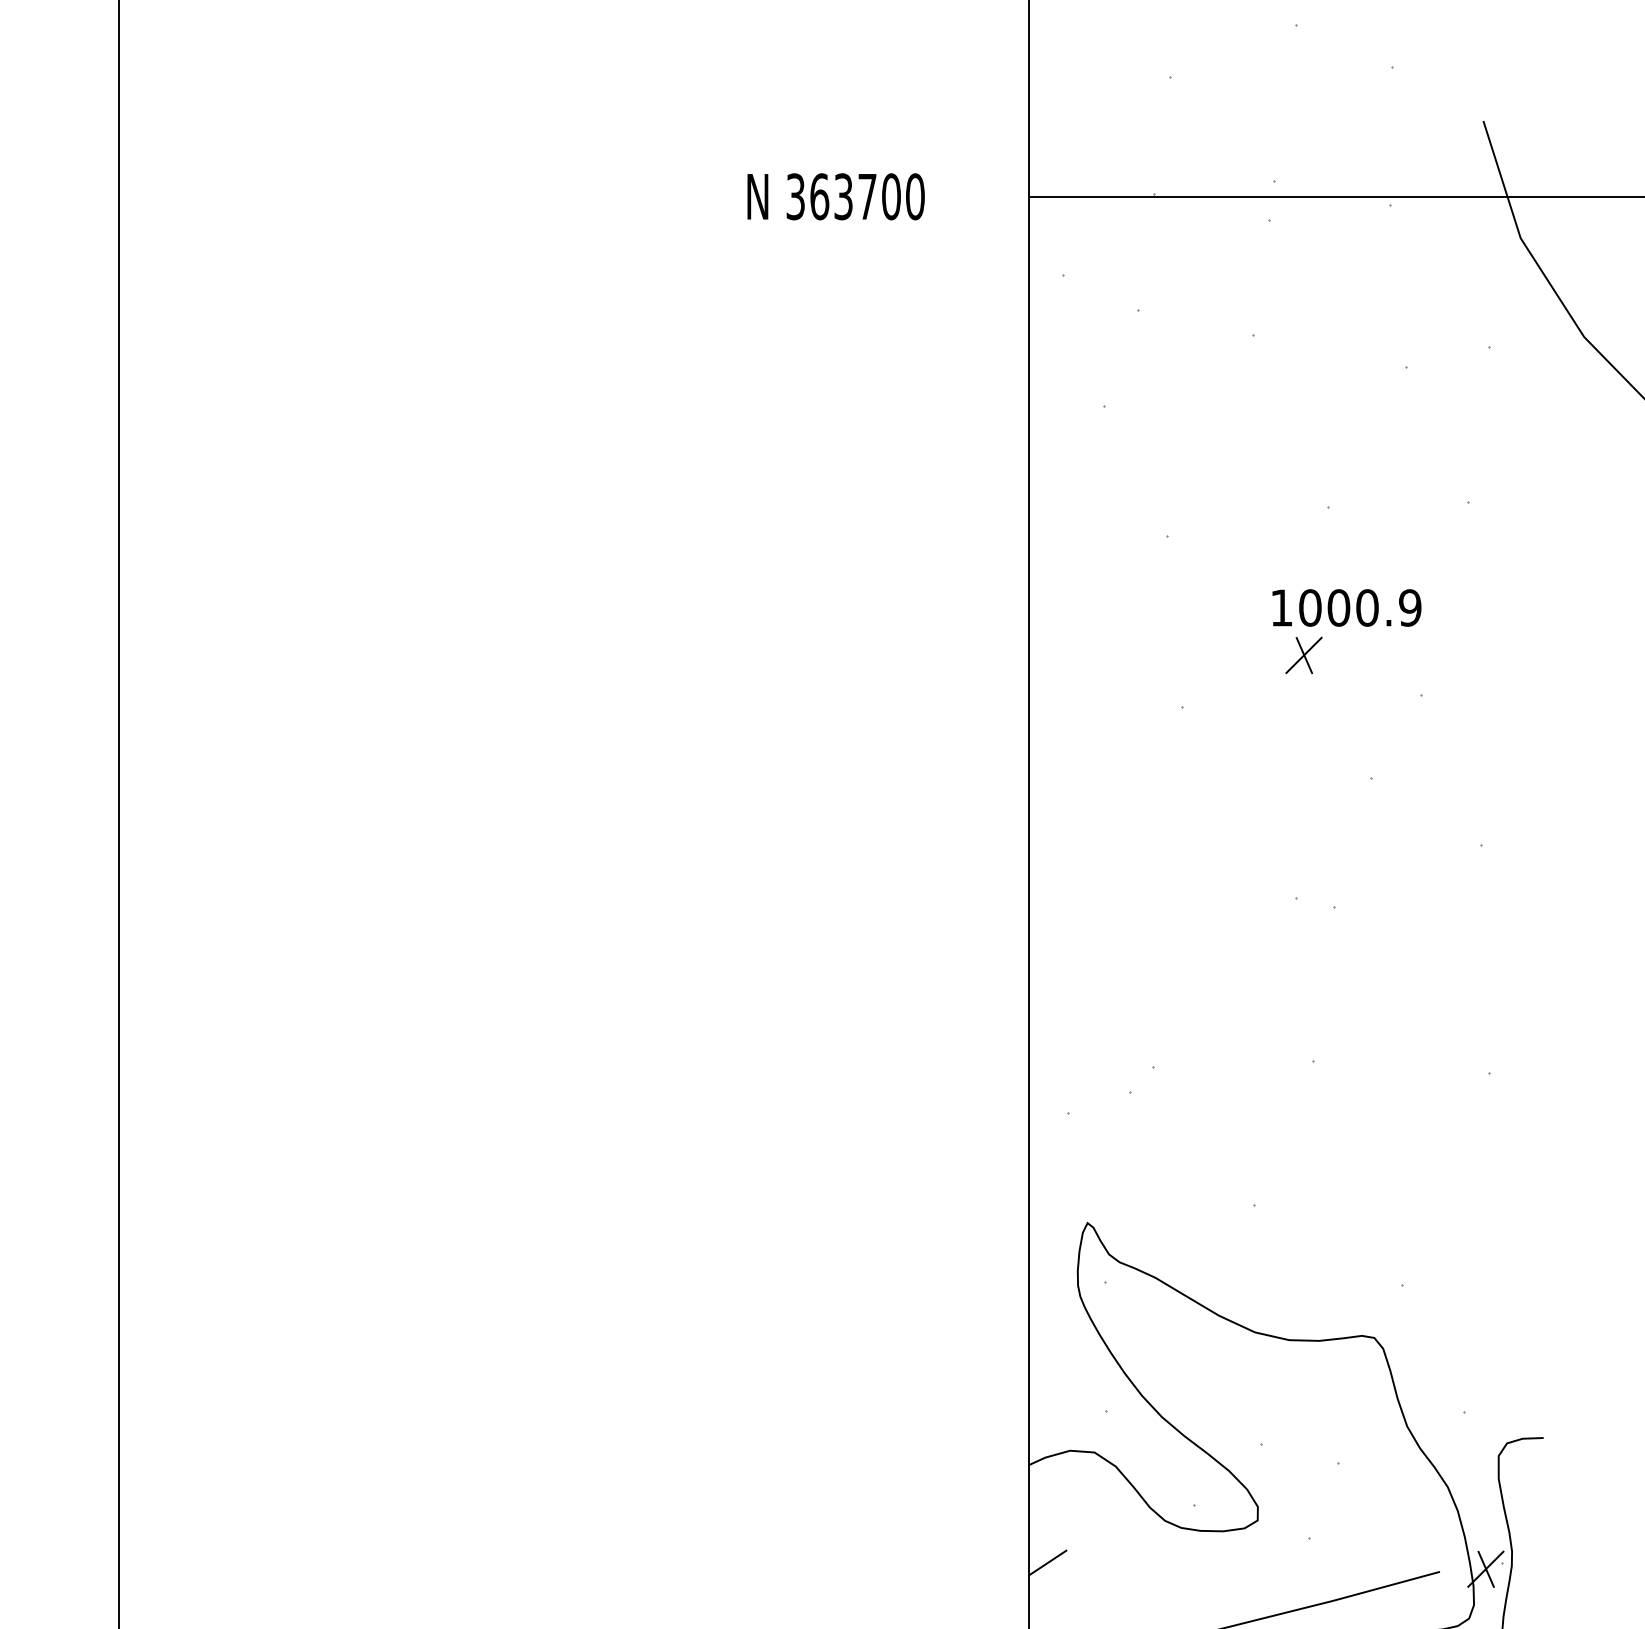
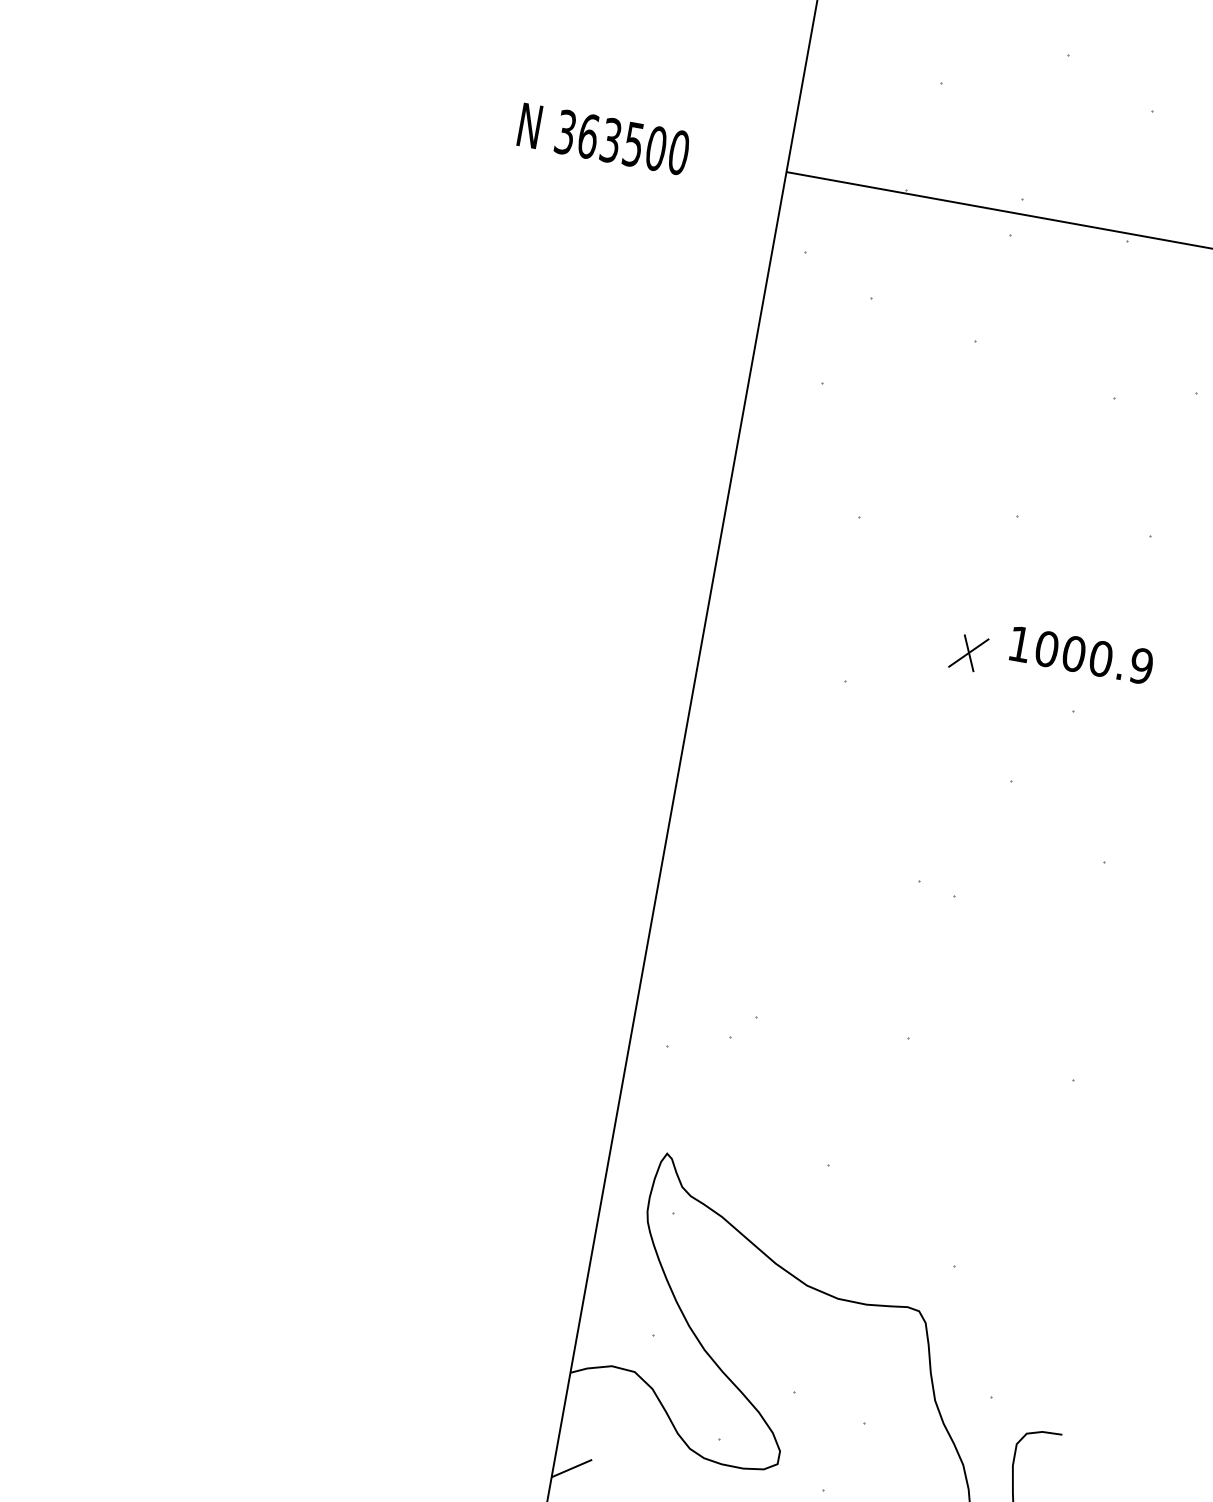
text: (867, 197) -> (633, 145), 363700 -> 363500
text: (1346, 607) -> (1081, 654), moved

